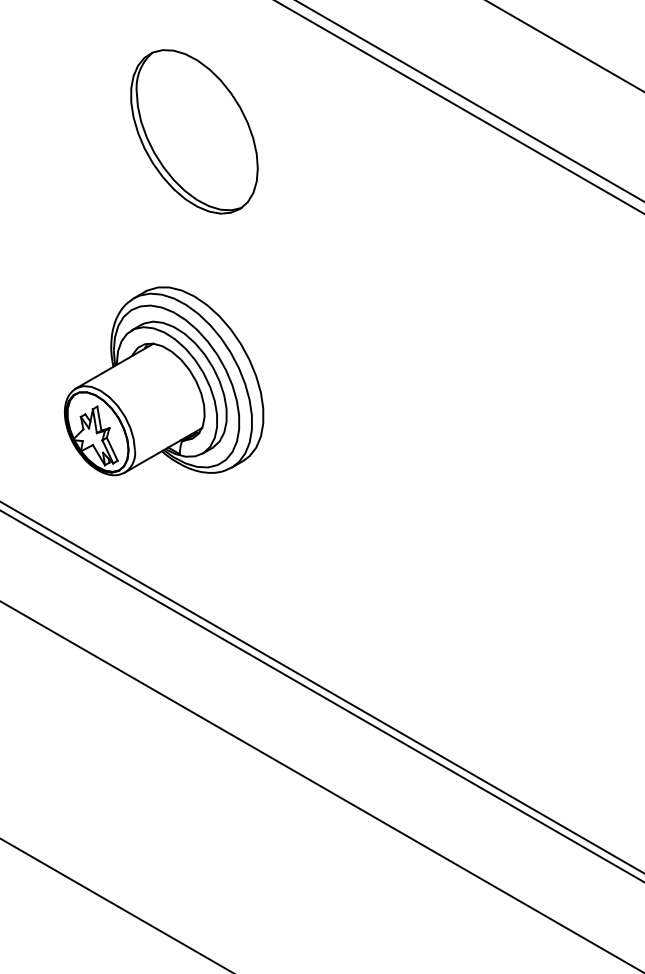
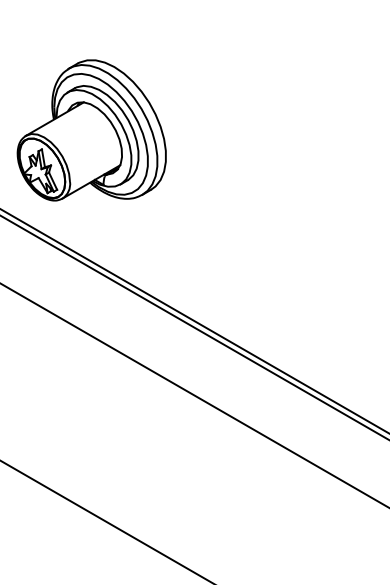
part: (164, 381) -> (92, 130), moved

